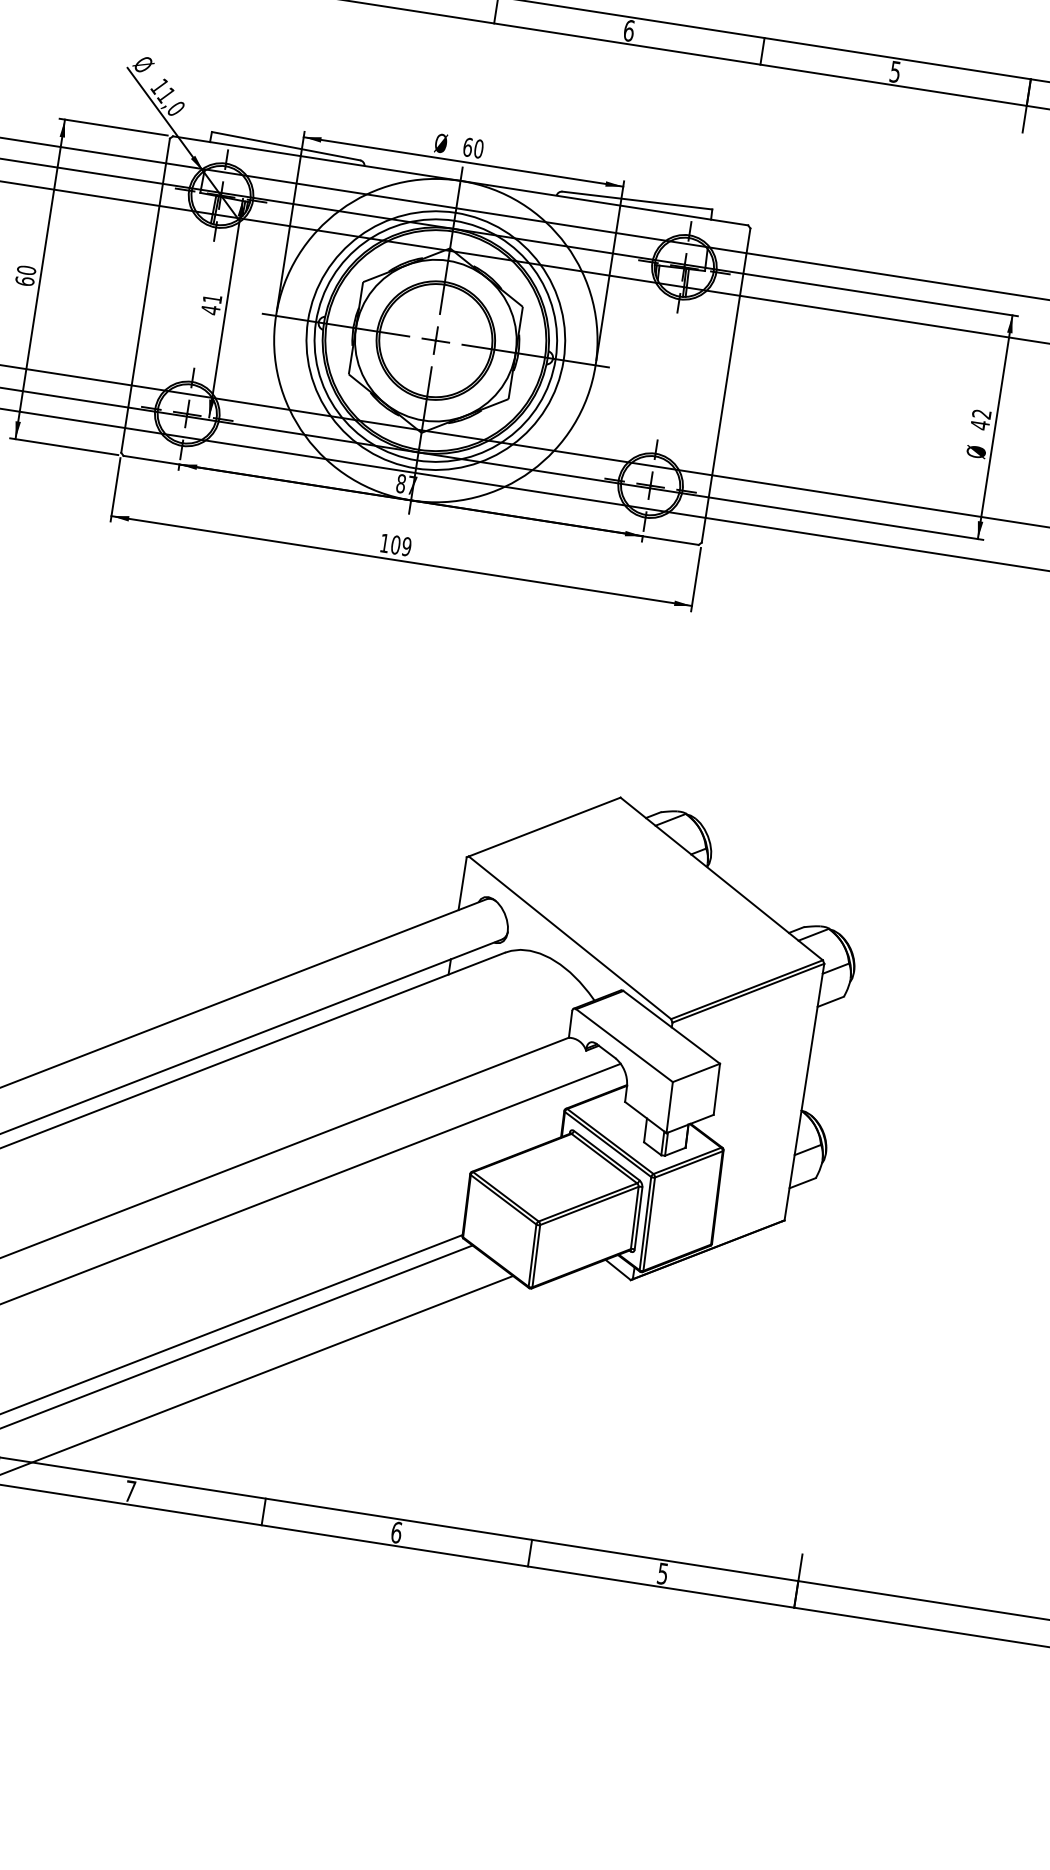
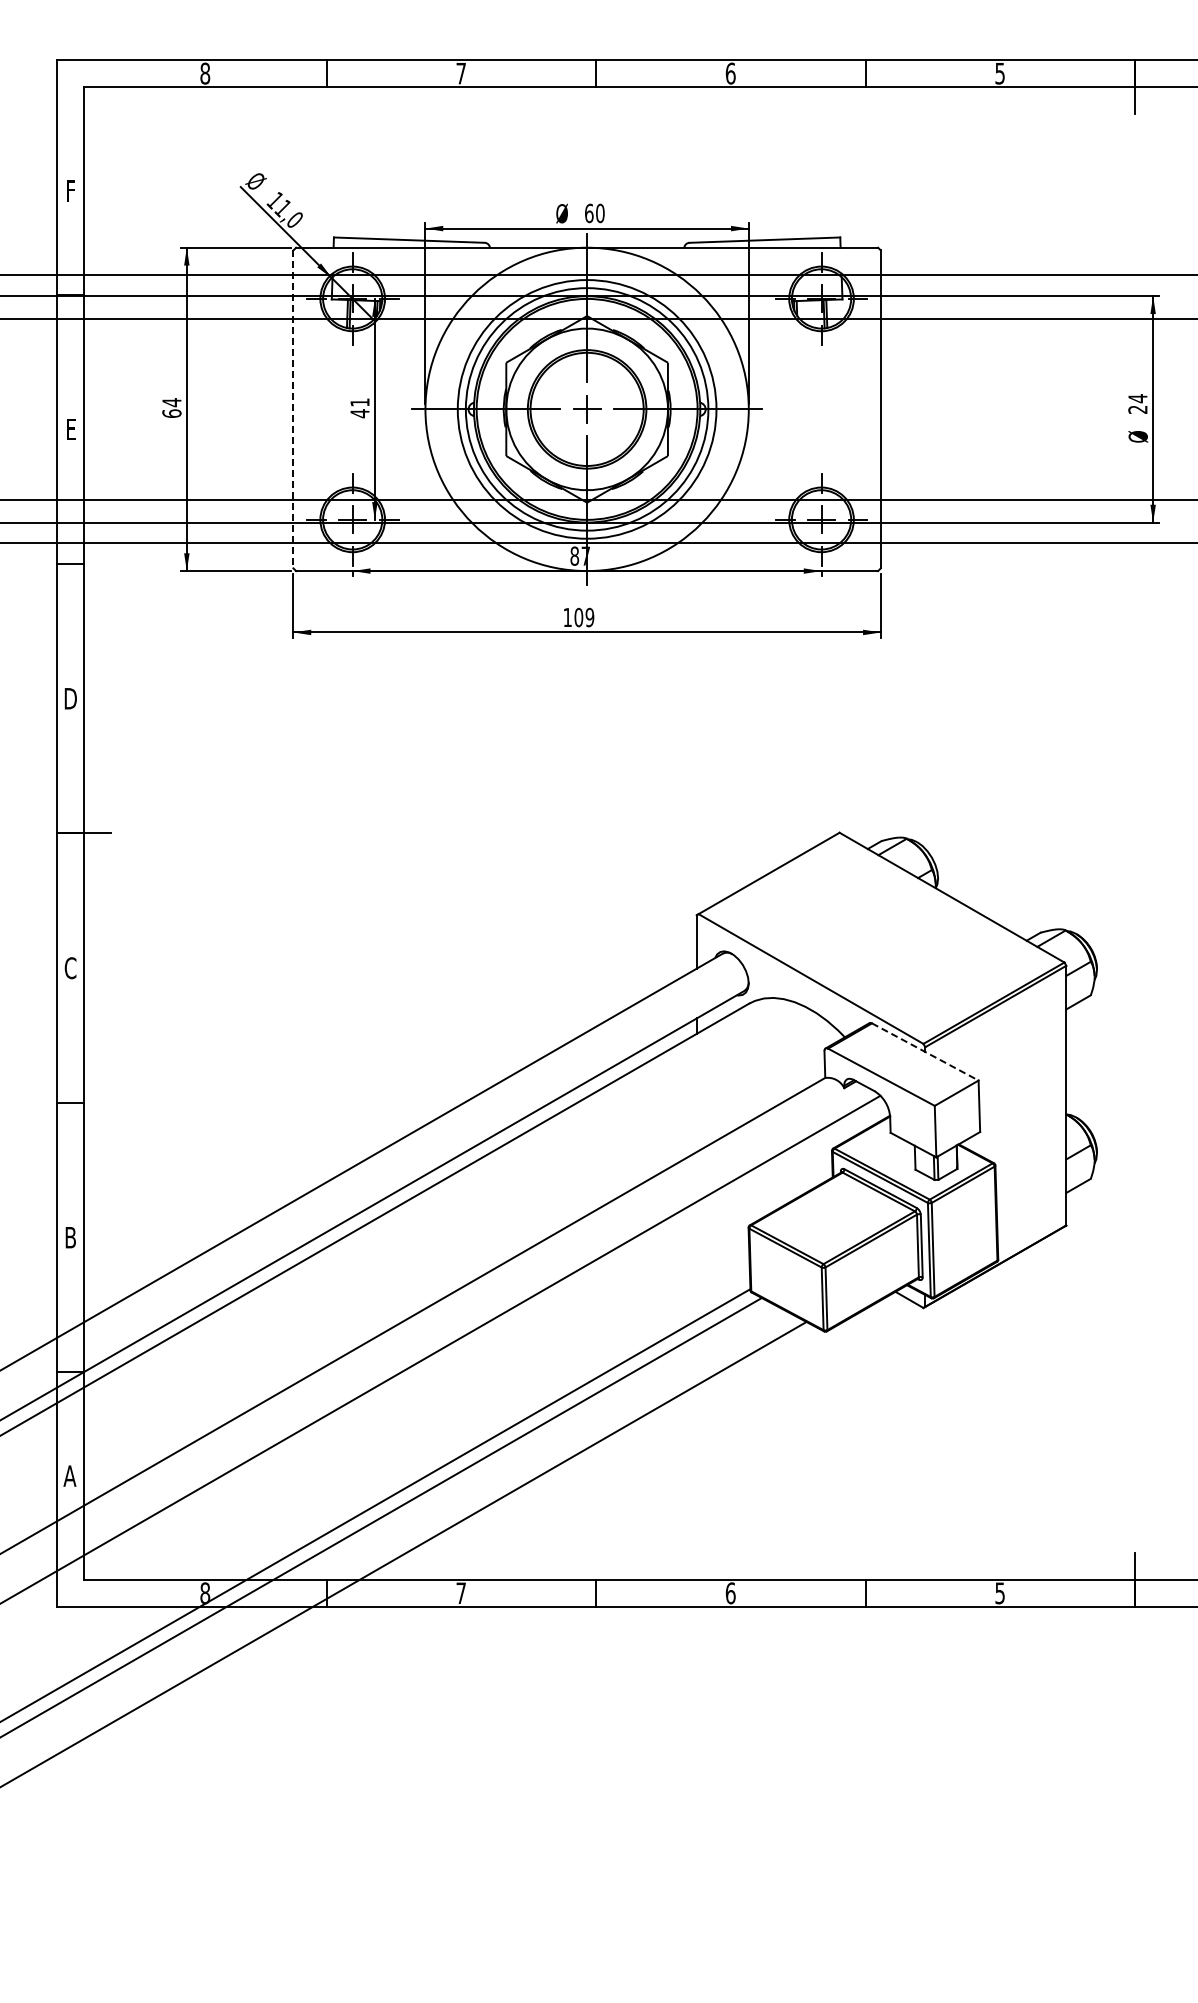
text: (26, 270) -> (171, 402), 60 -> 64
line: (145, 295) -> (293, 409), solid -> dashed
text: (980, 419) -> (1137, 404), 42 -> 24
line: (671, 1027) -> (925, 1052), solid -> dashed

